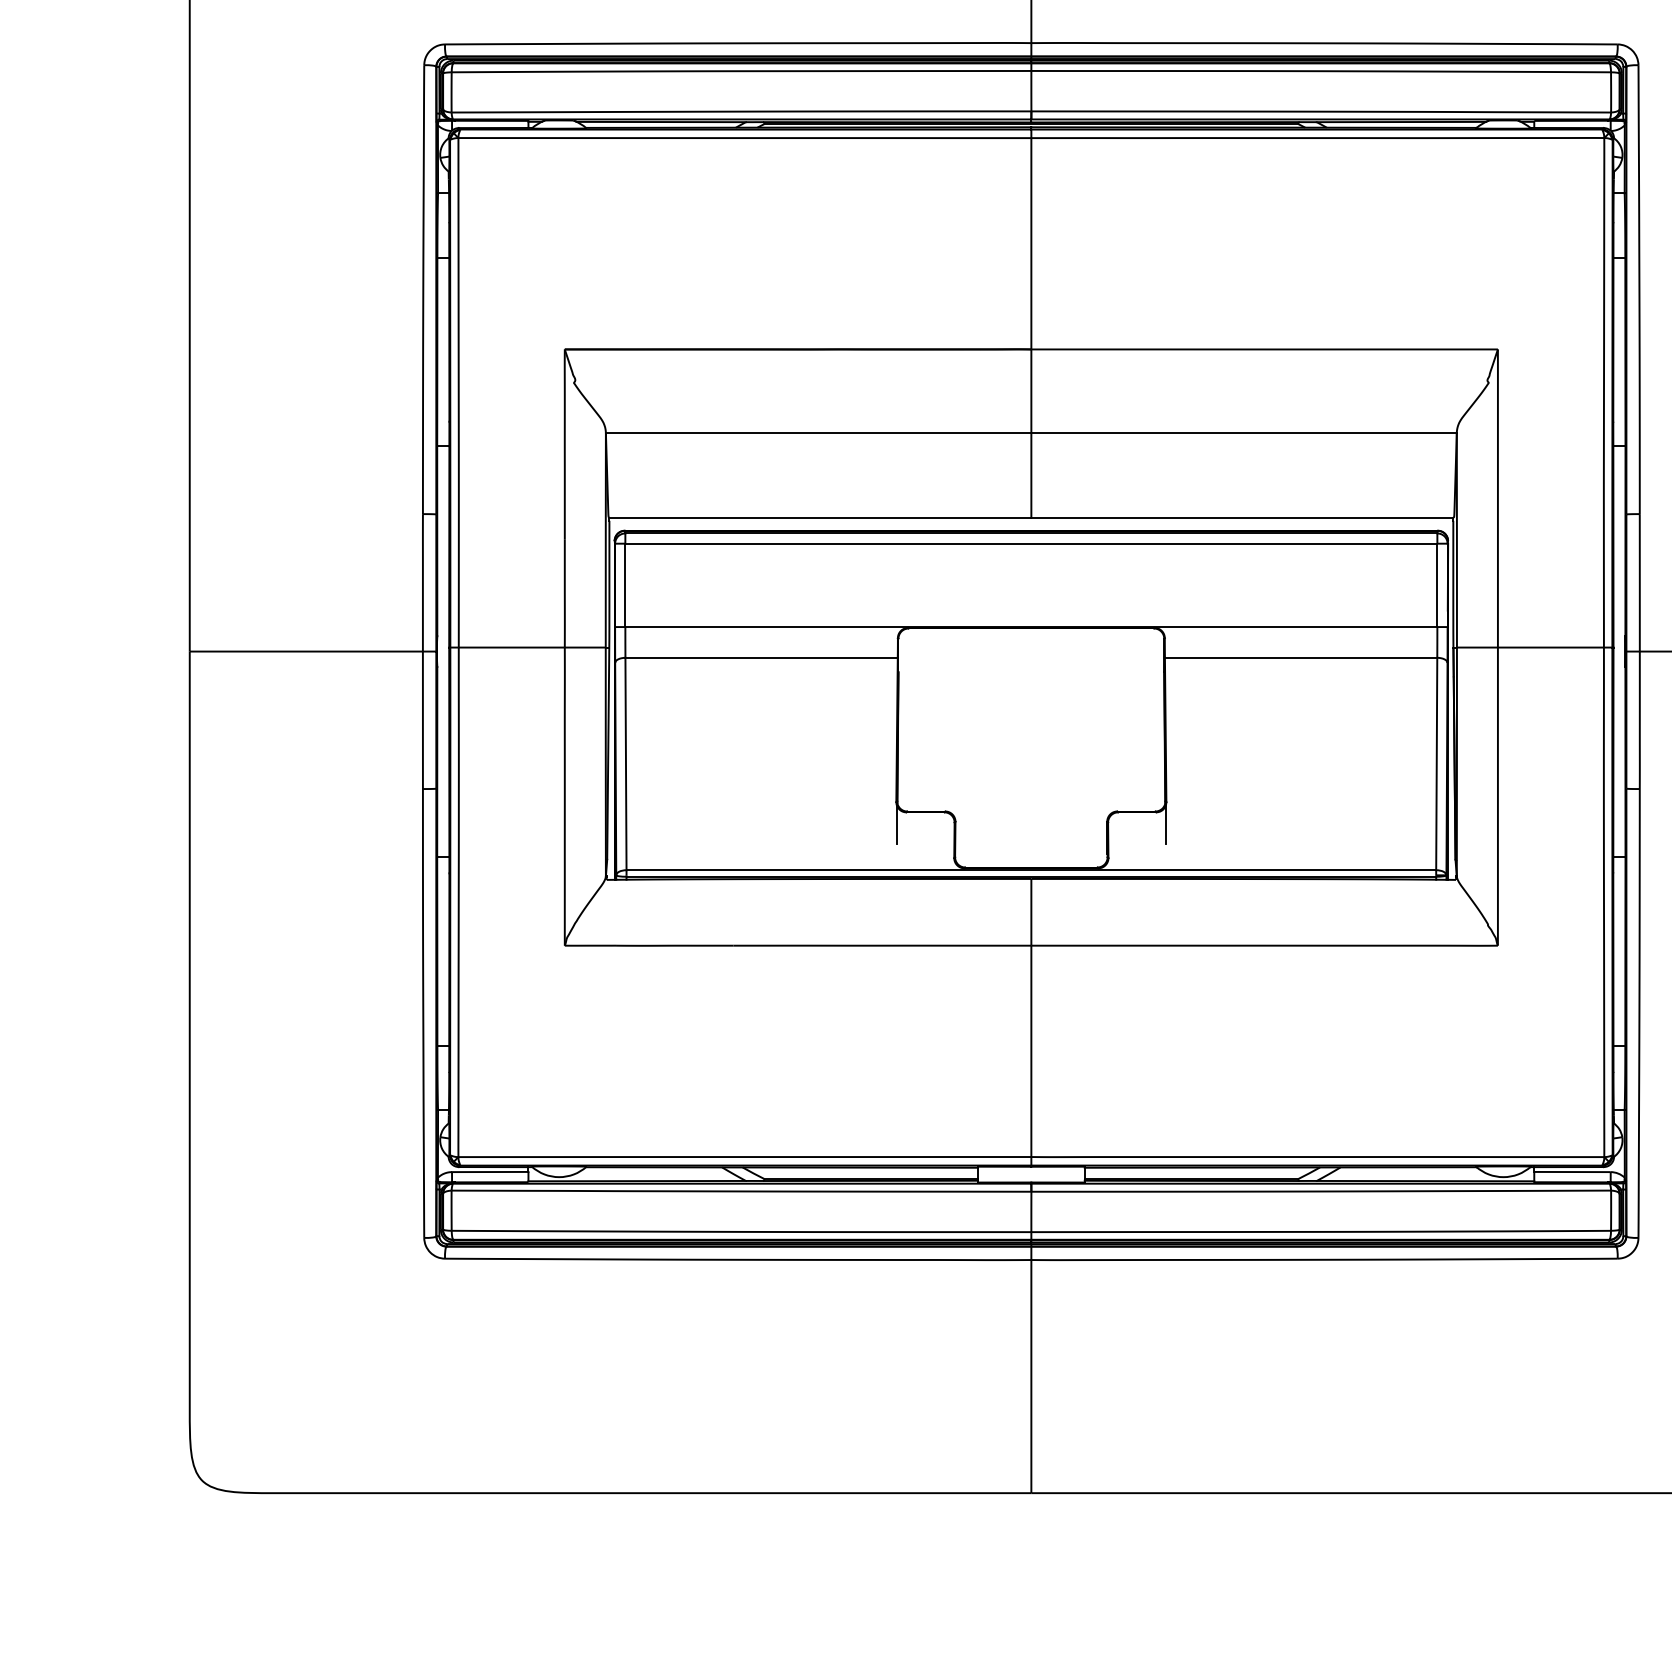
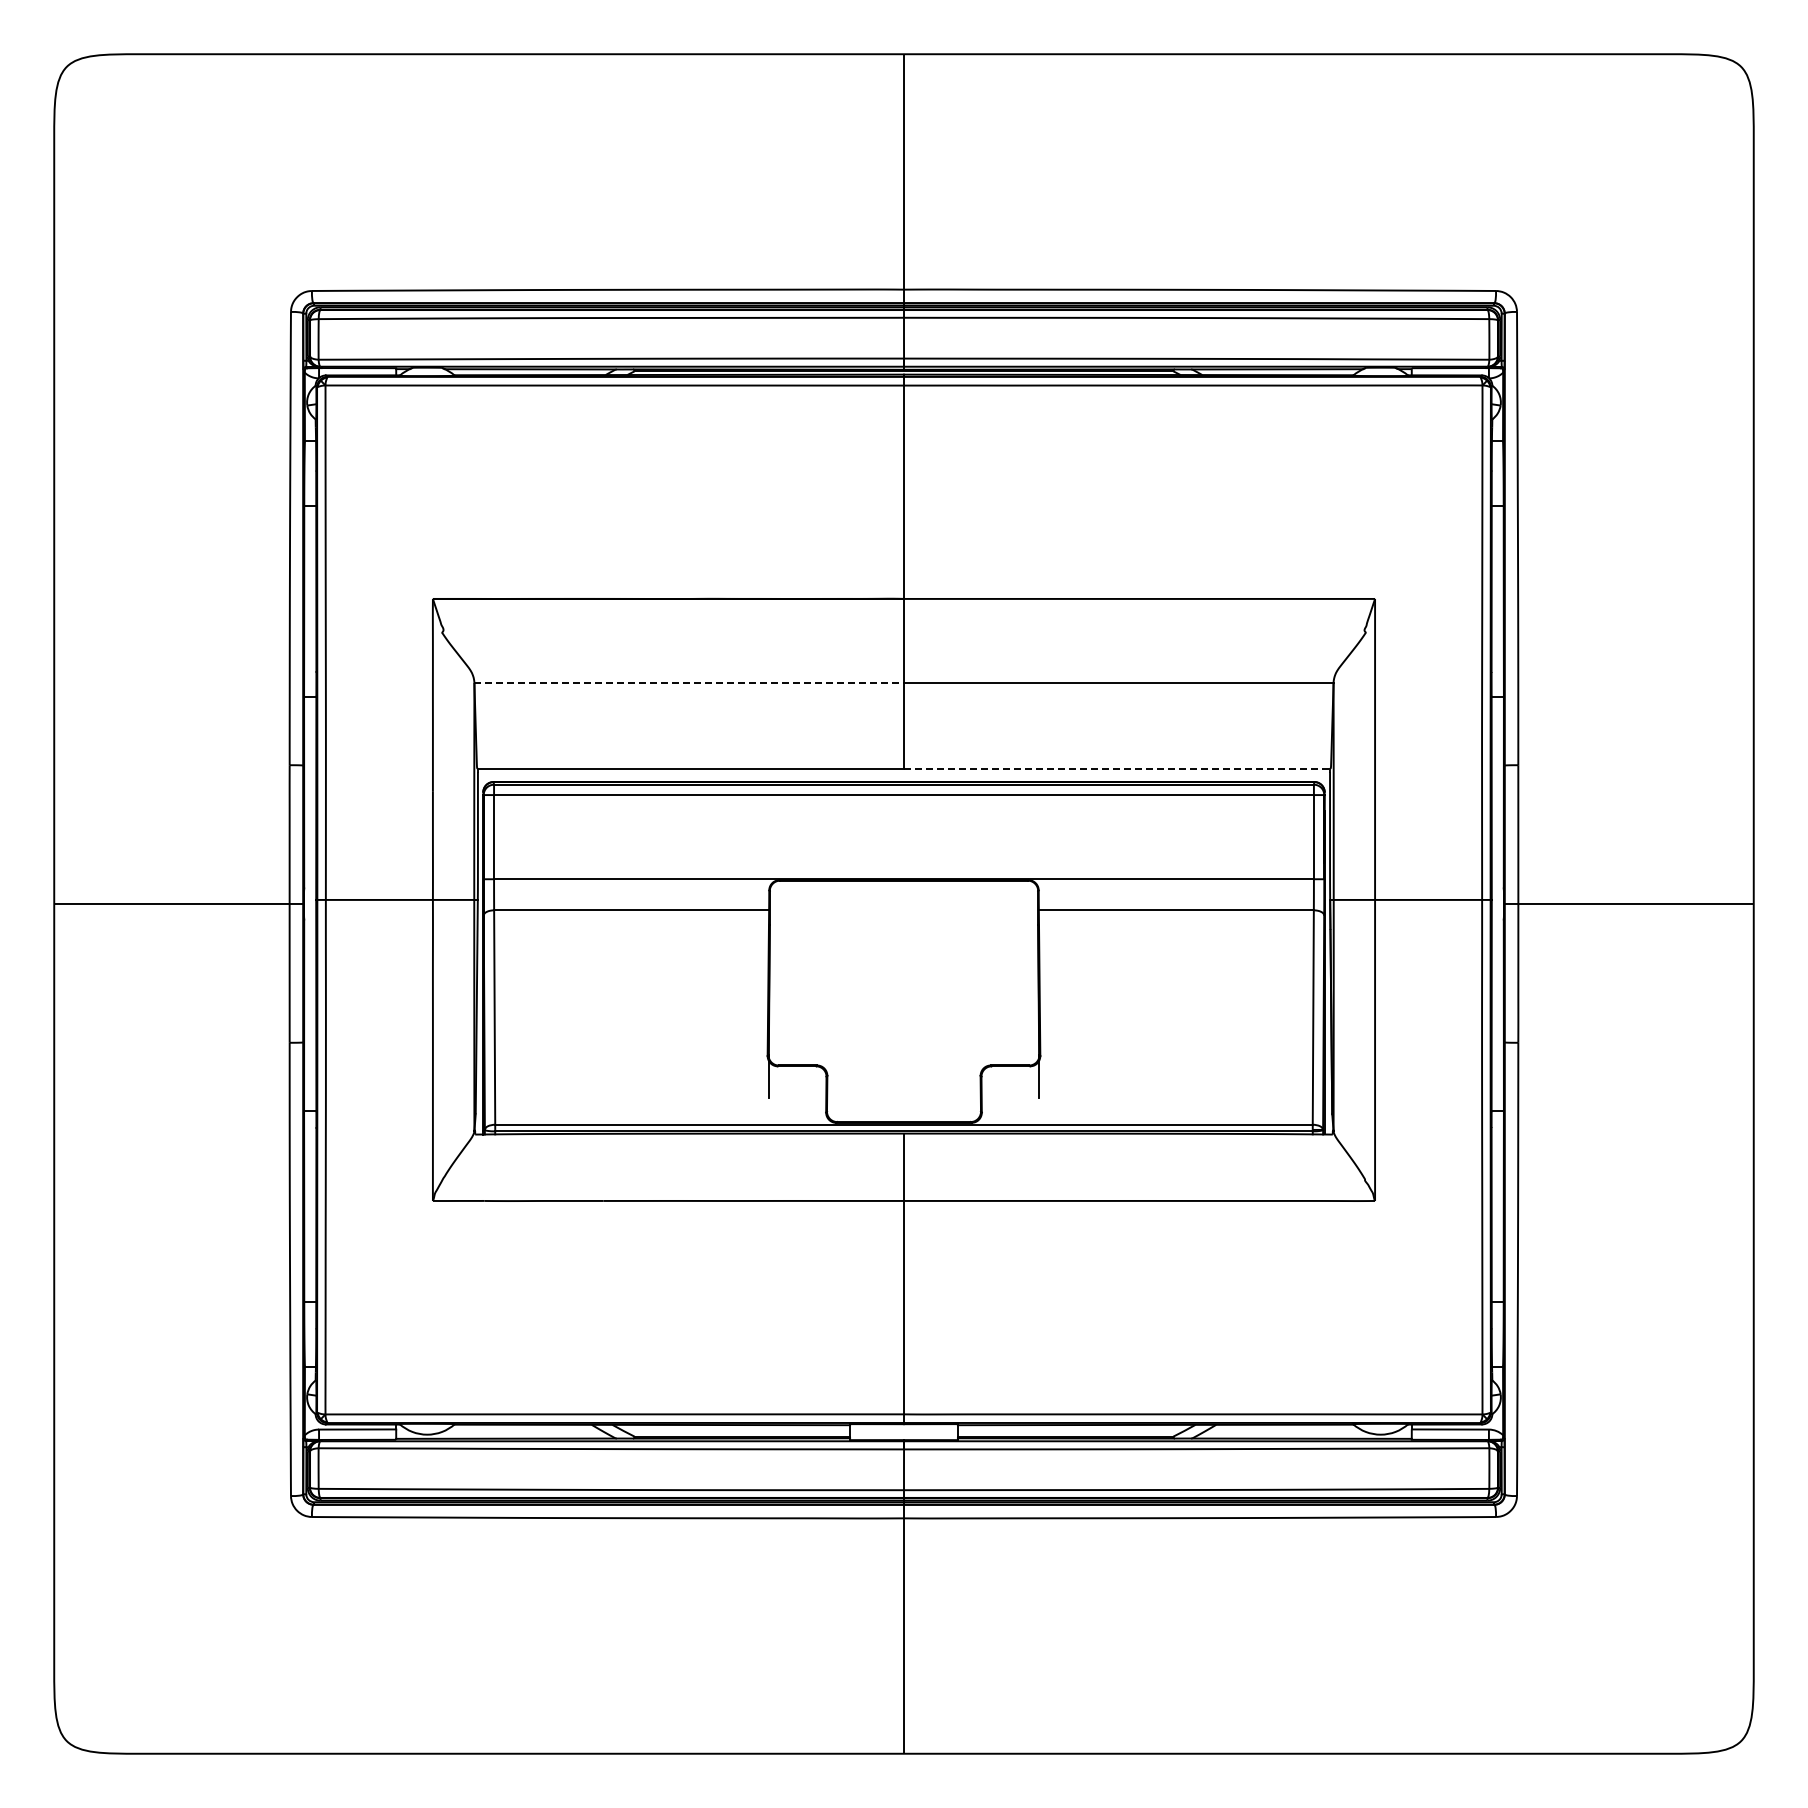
line: (818, 433) -> (689, 683), solid -> dashed
line: (1242, 517) -> (1117, 768), solid -> dashed

